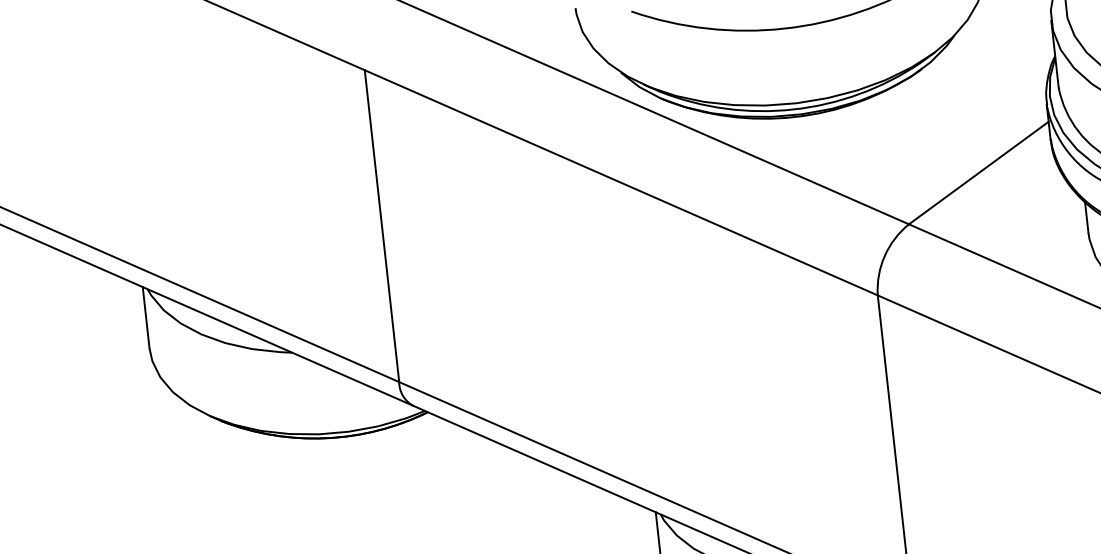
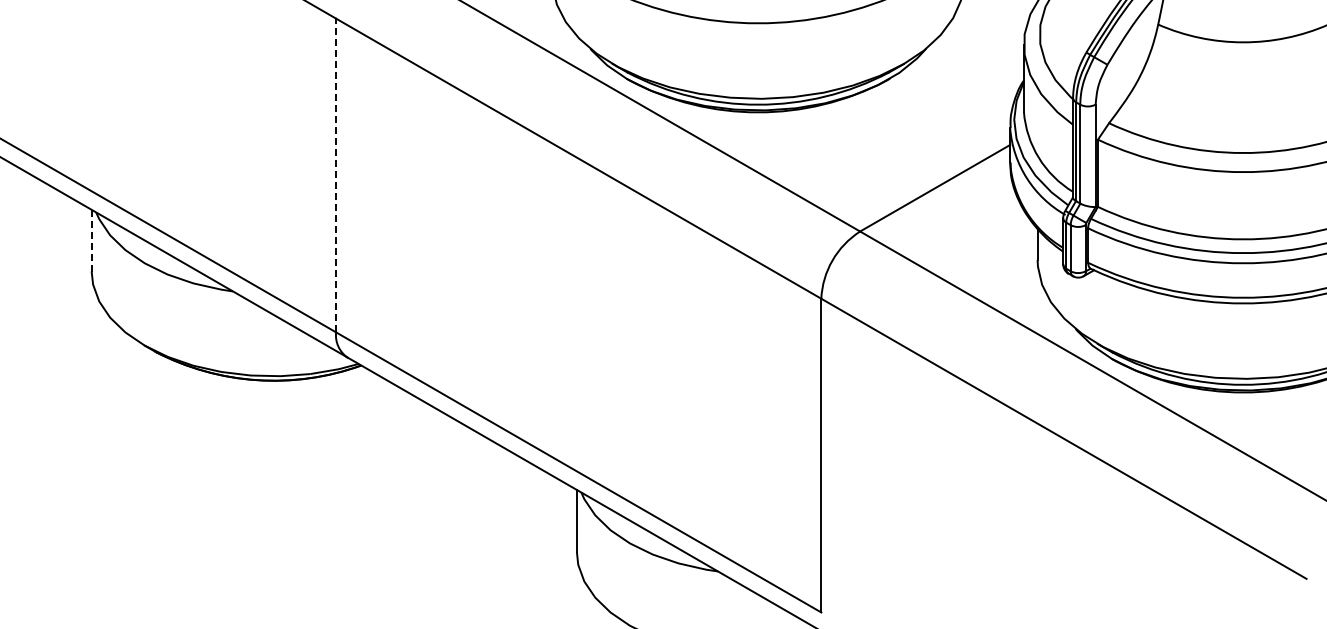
line: (382, 226) -> (336, 175), solid -> dashed
line: (145, 317) -> (91, 240), solid -> dashed

